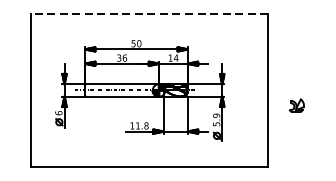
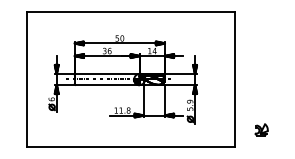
line: (148, 14) -> (130, 12), dashed -> solid
part: (296, 105) -> (261, 129), moved

